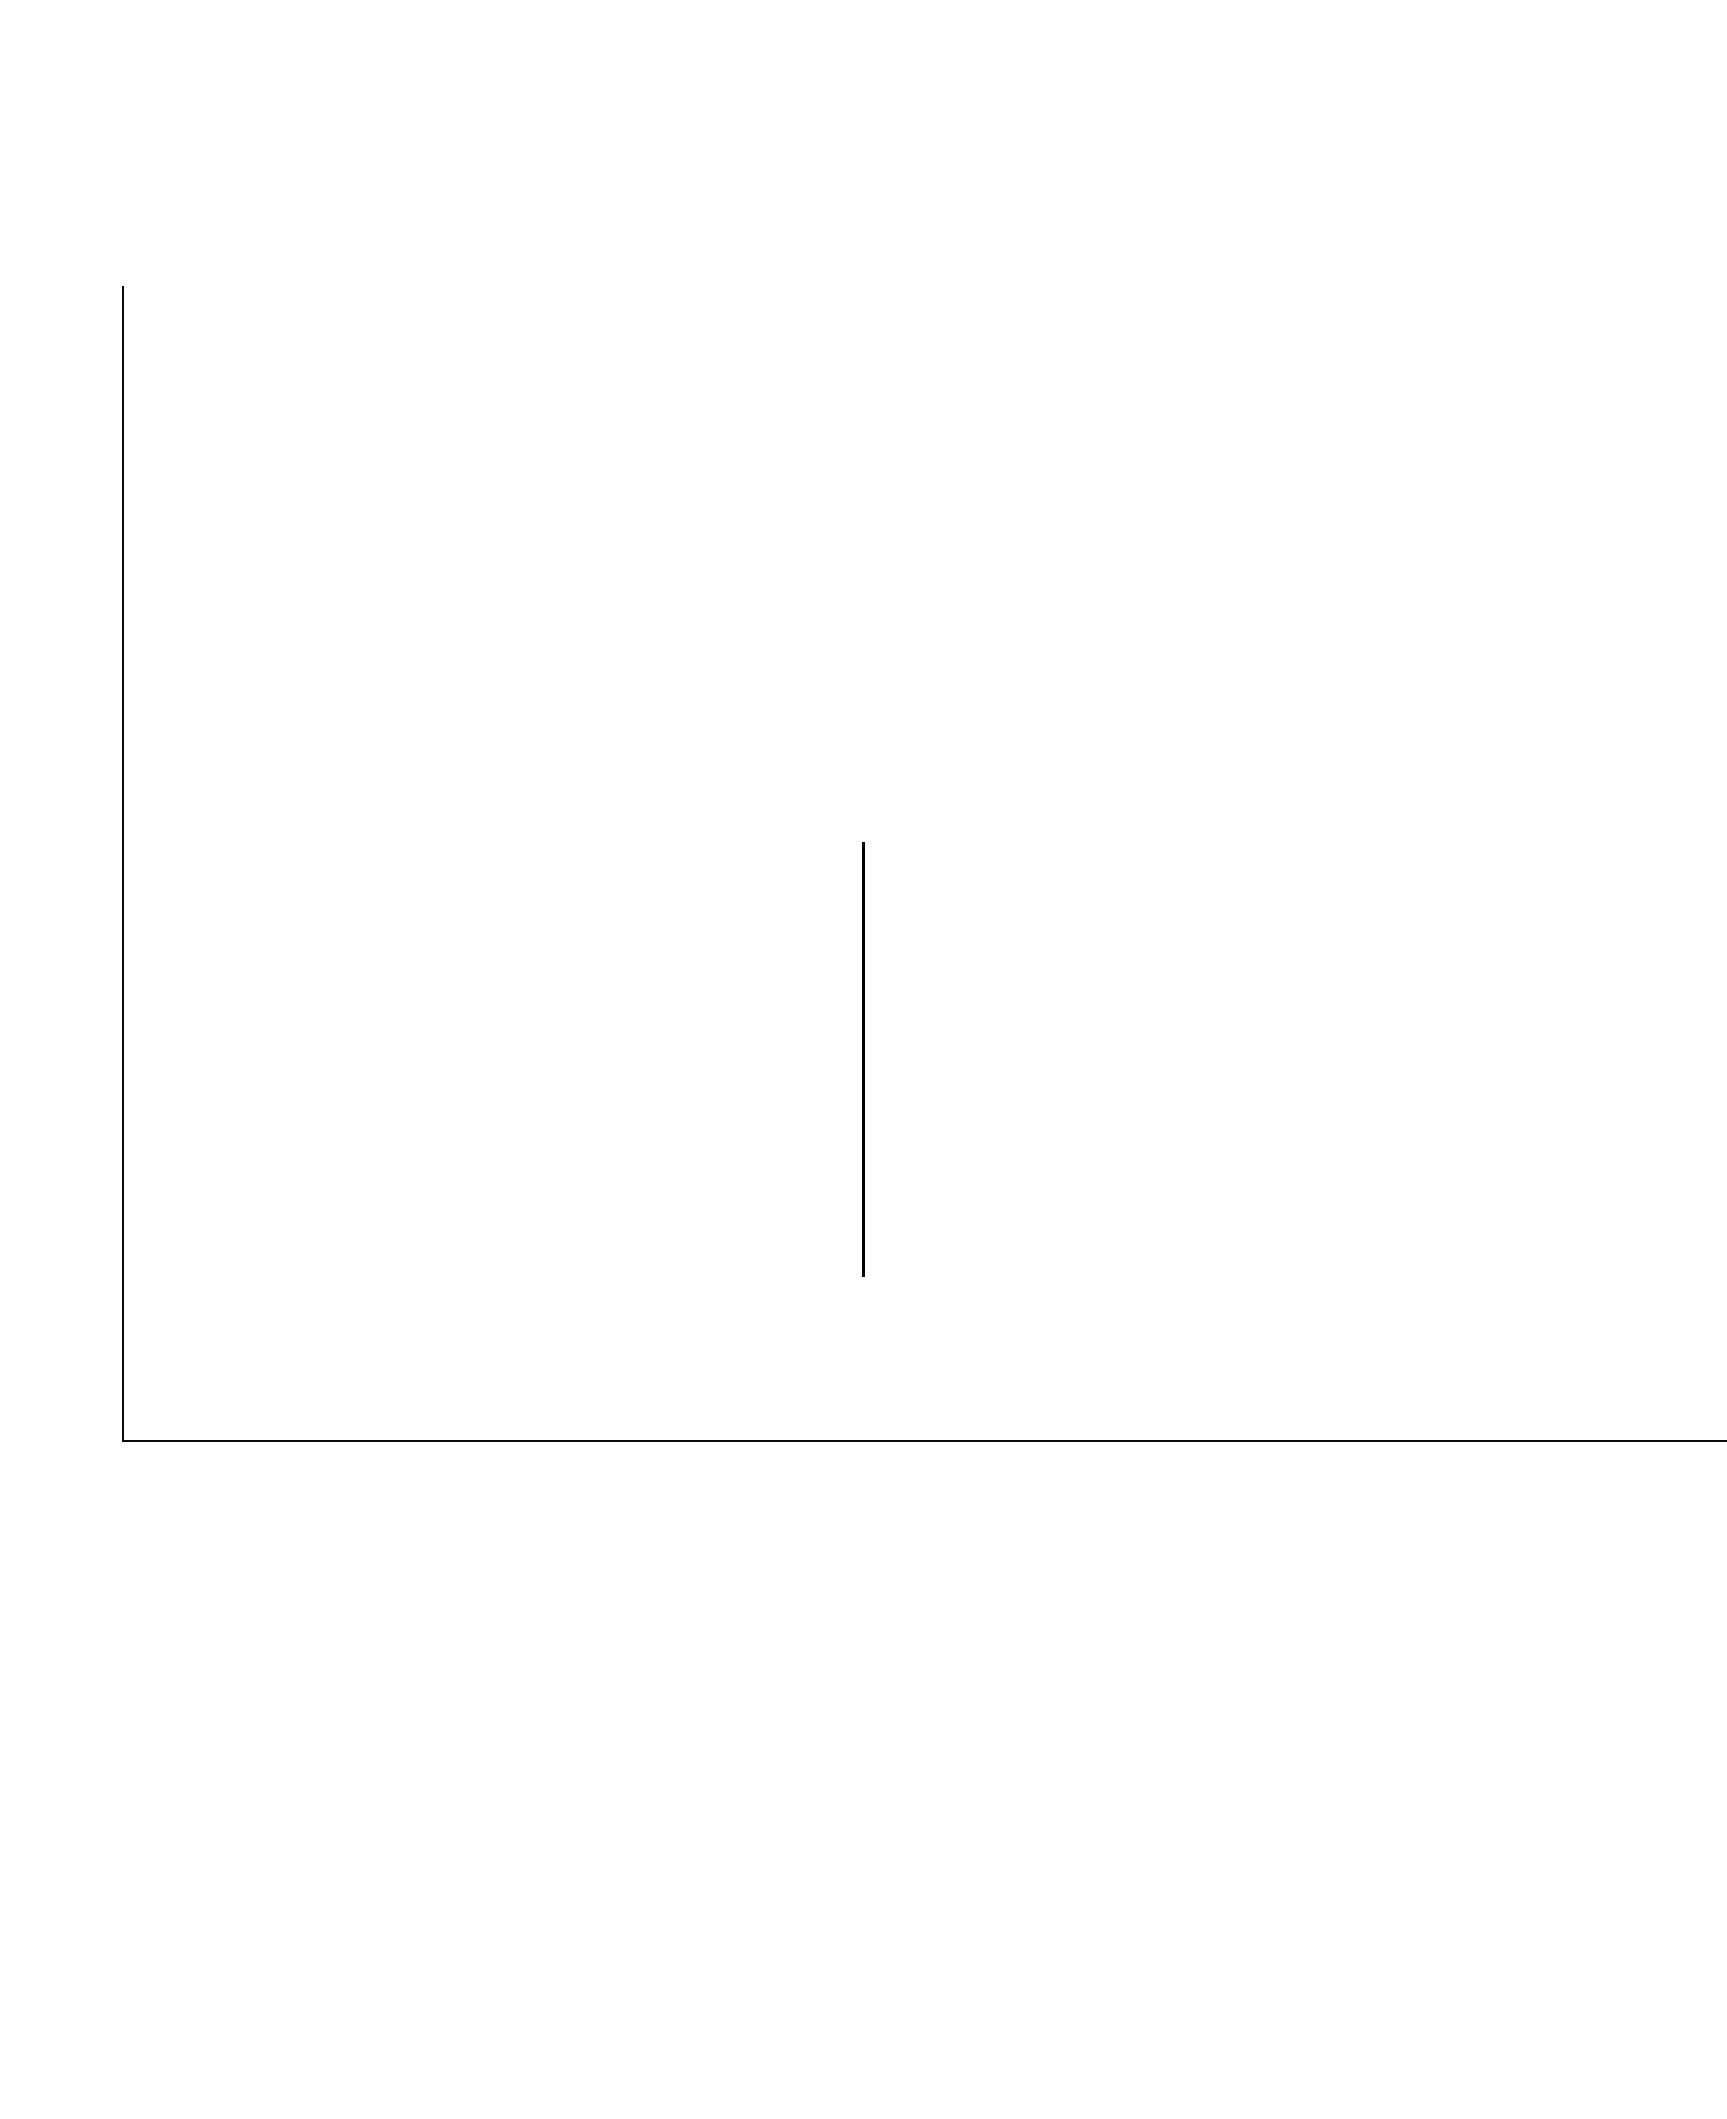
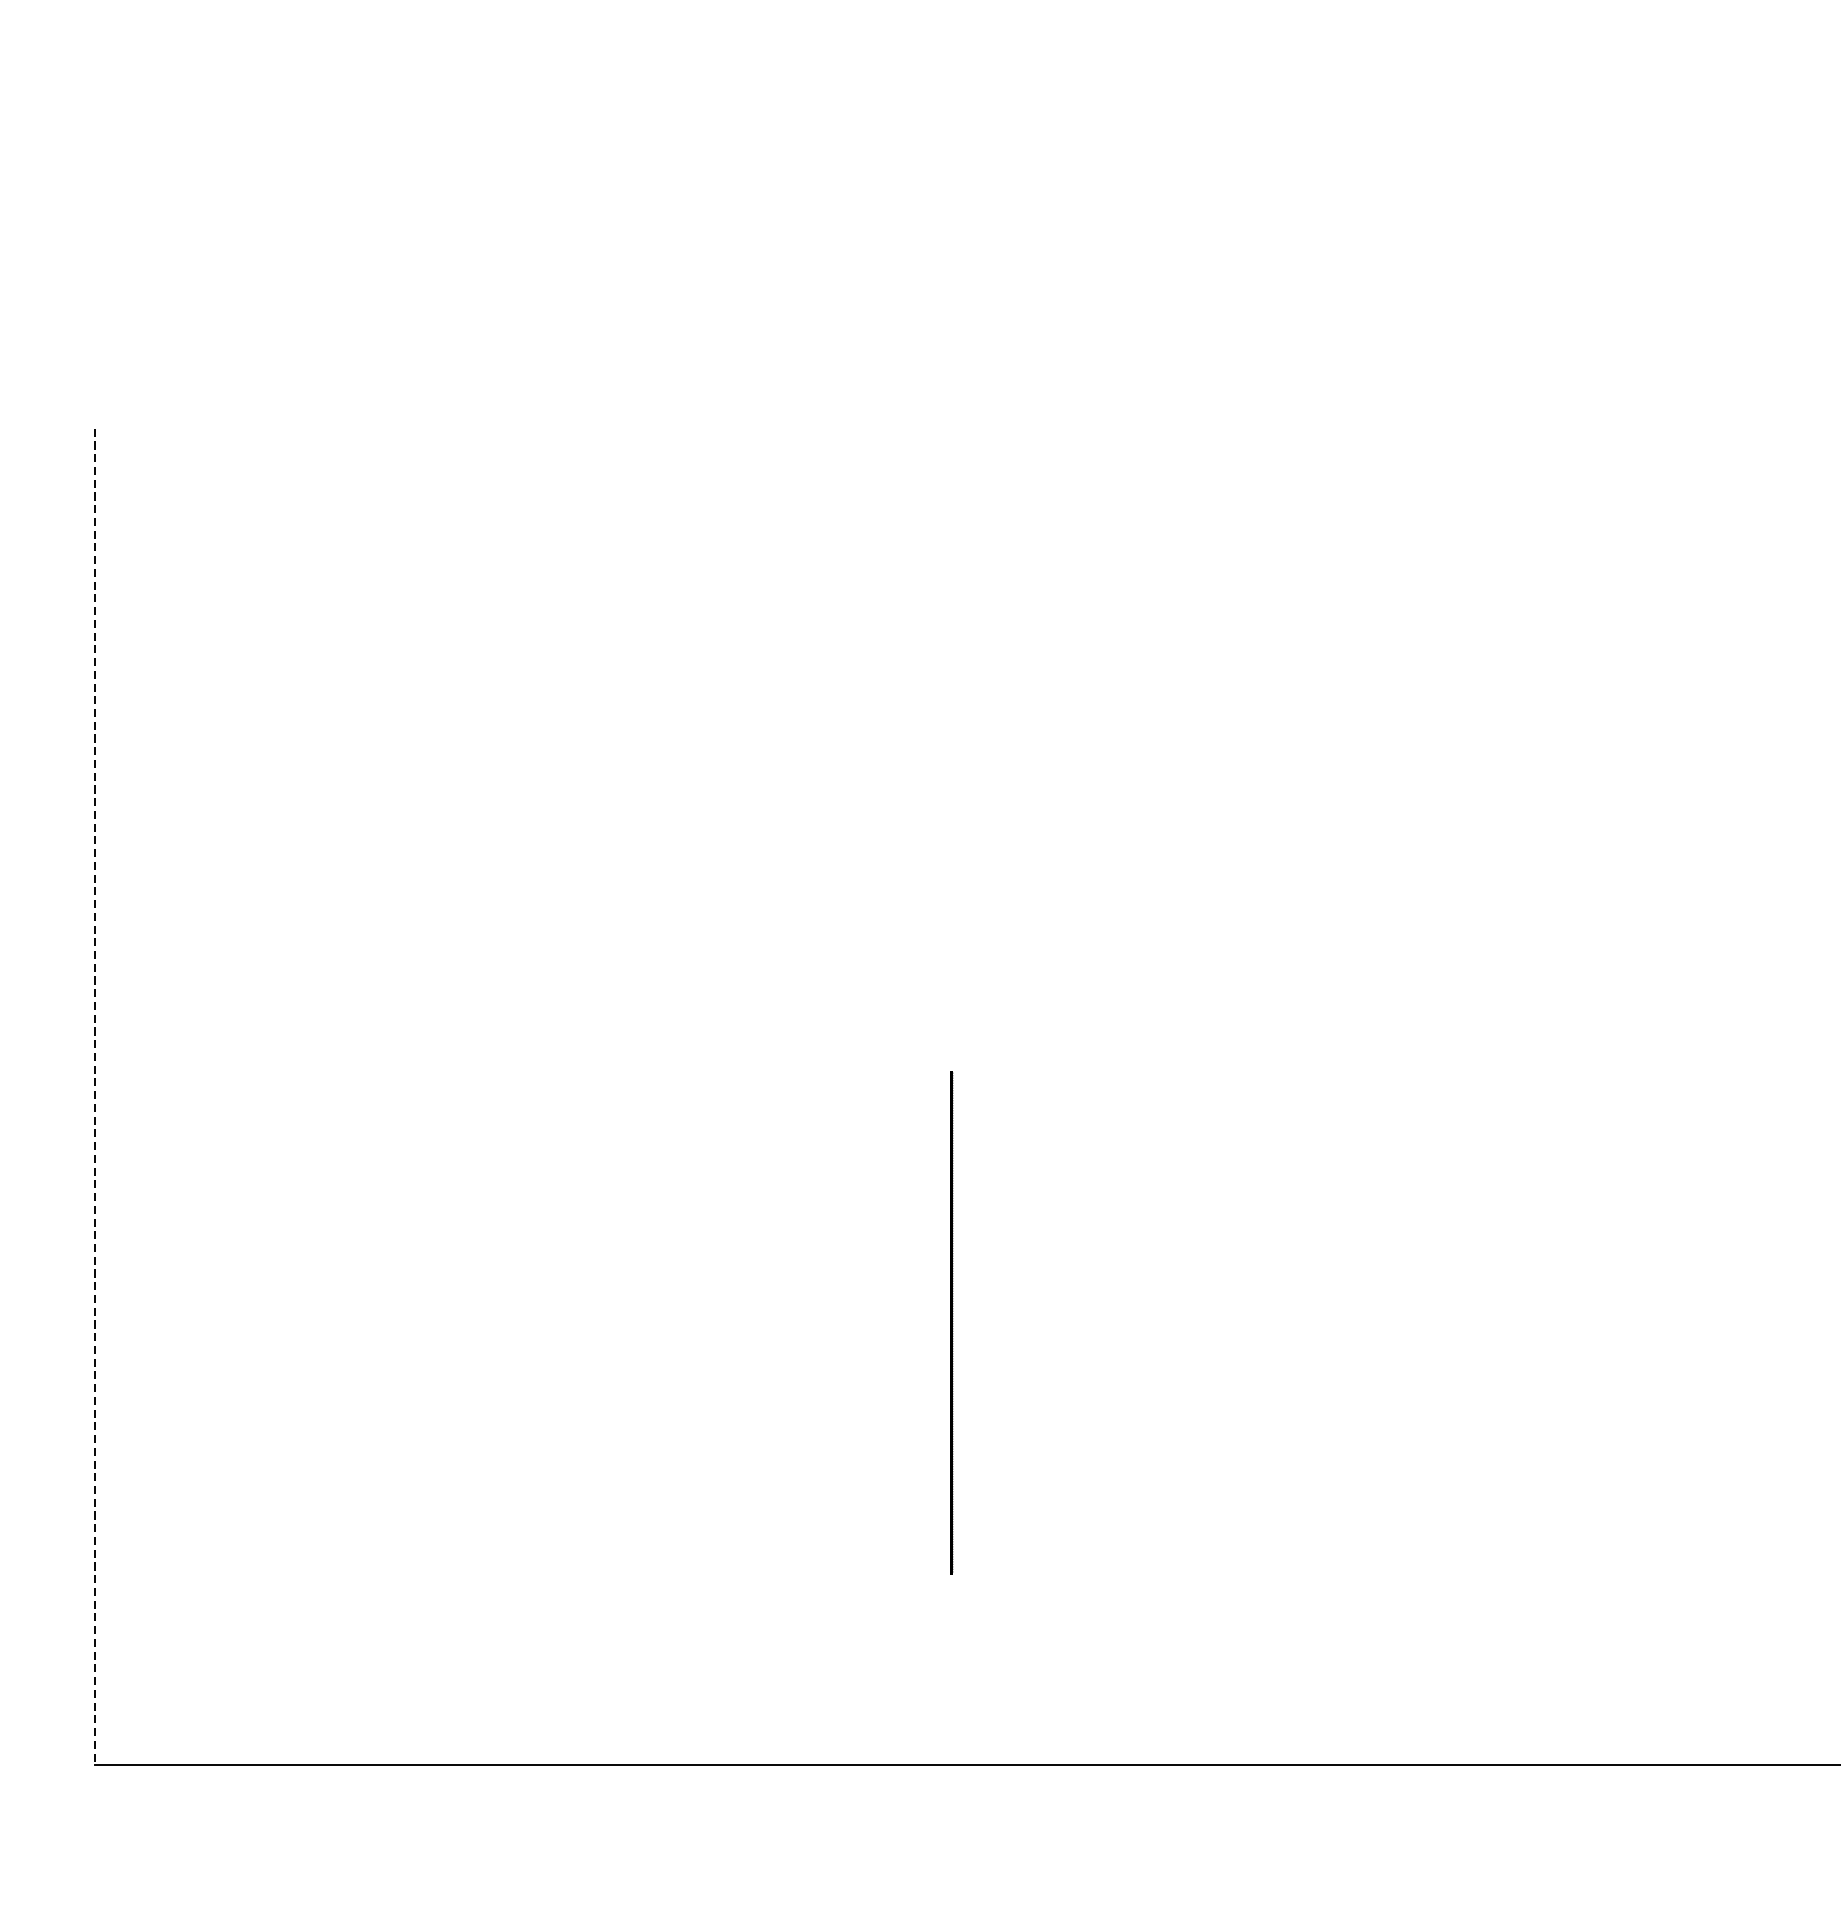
line: (123, 864) -> (95, 1097), solid -> dashed

